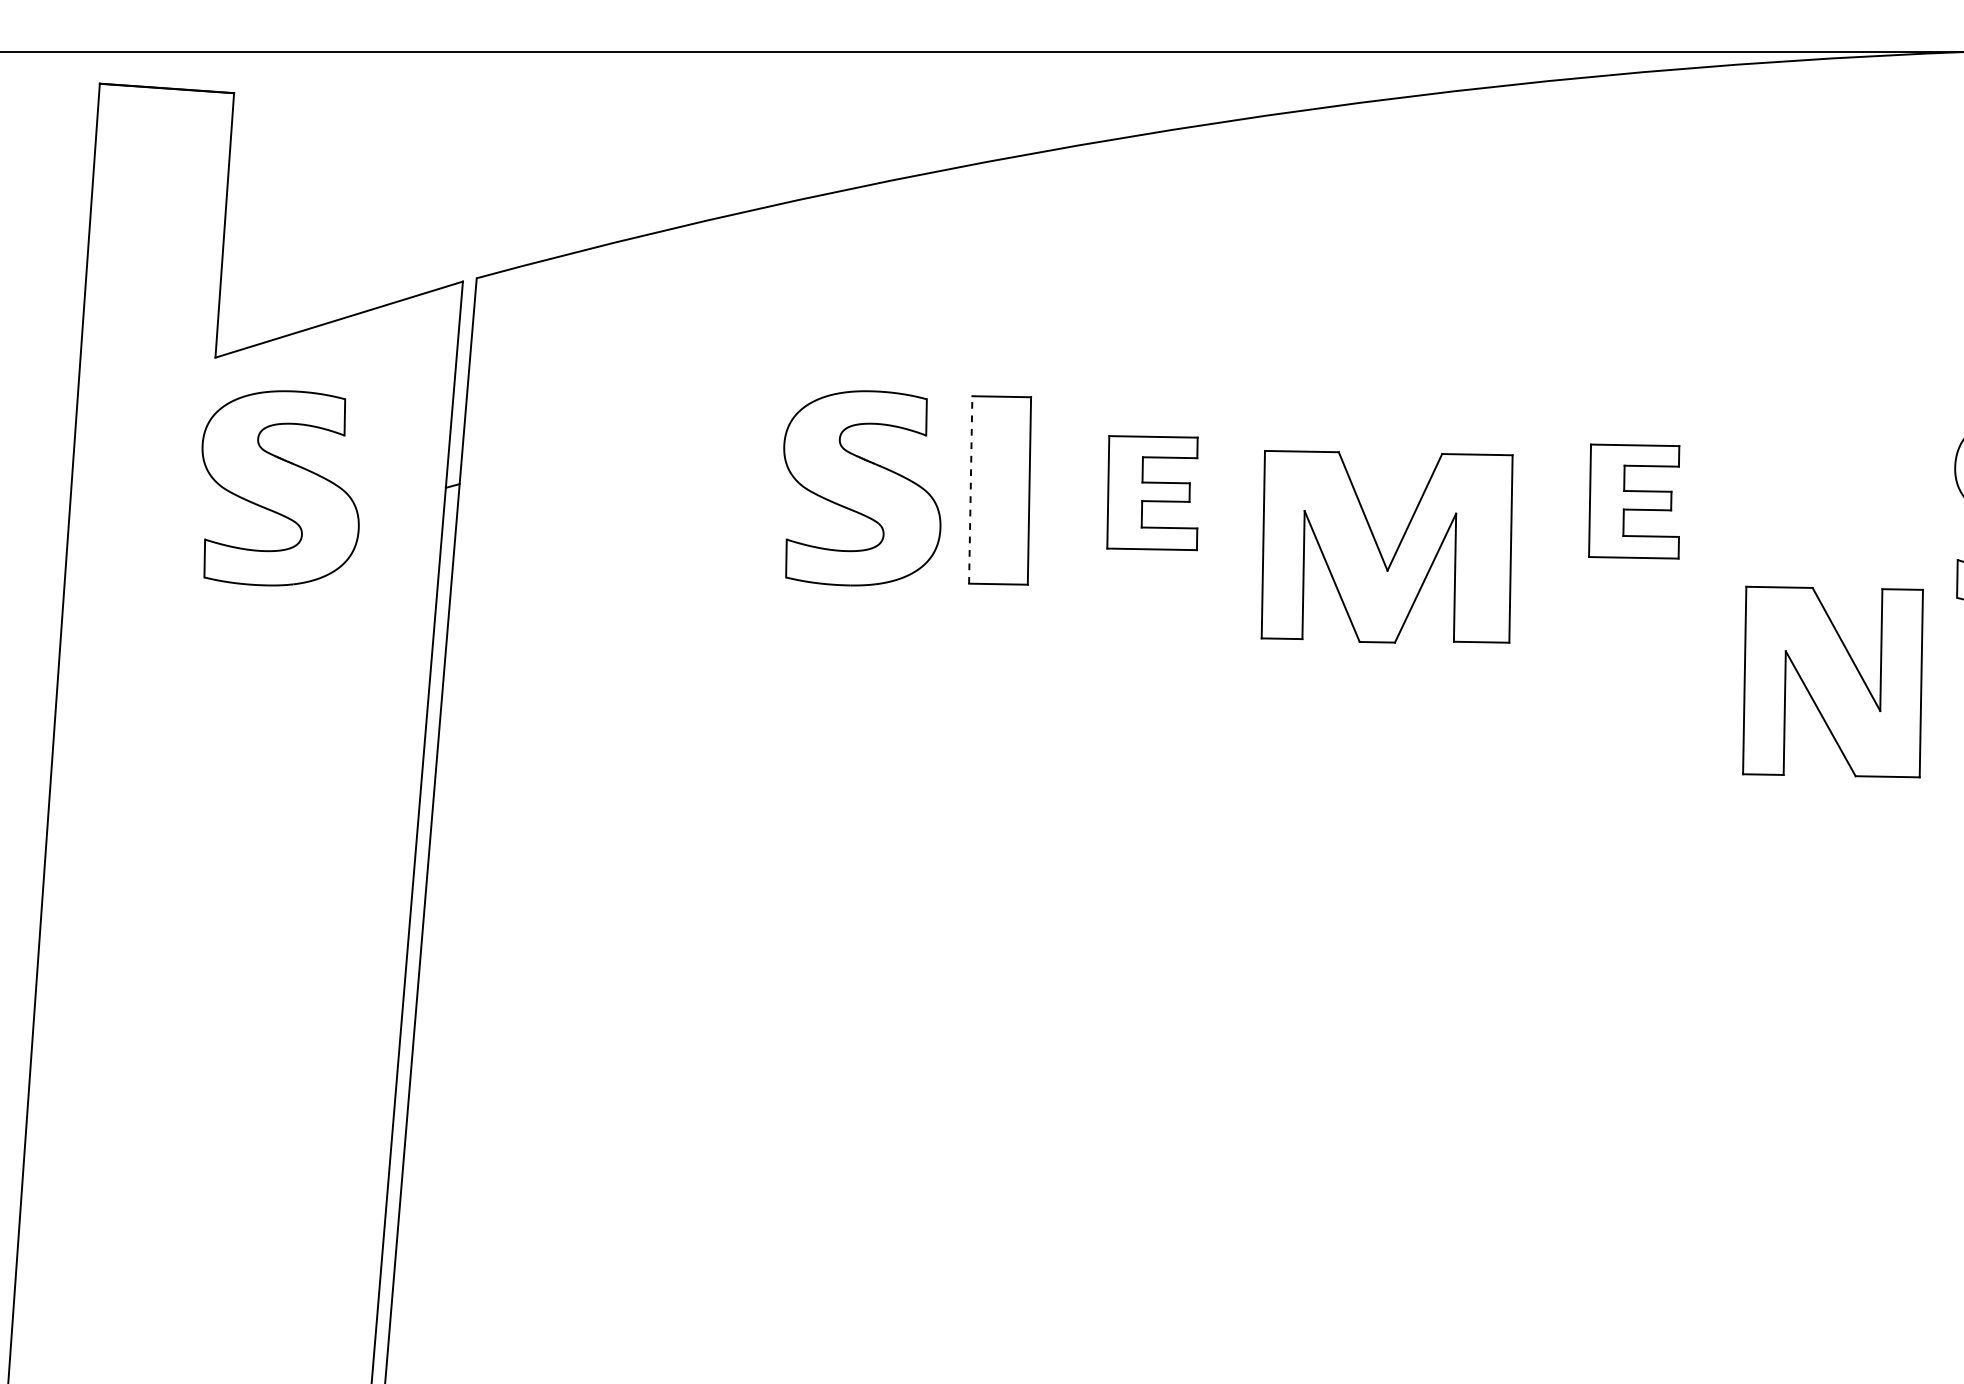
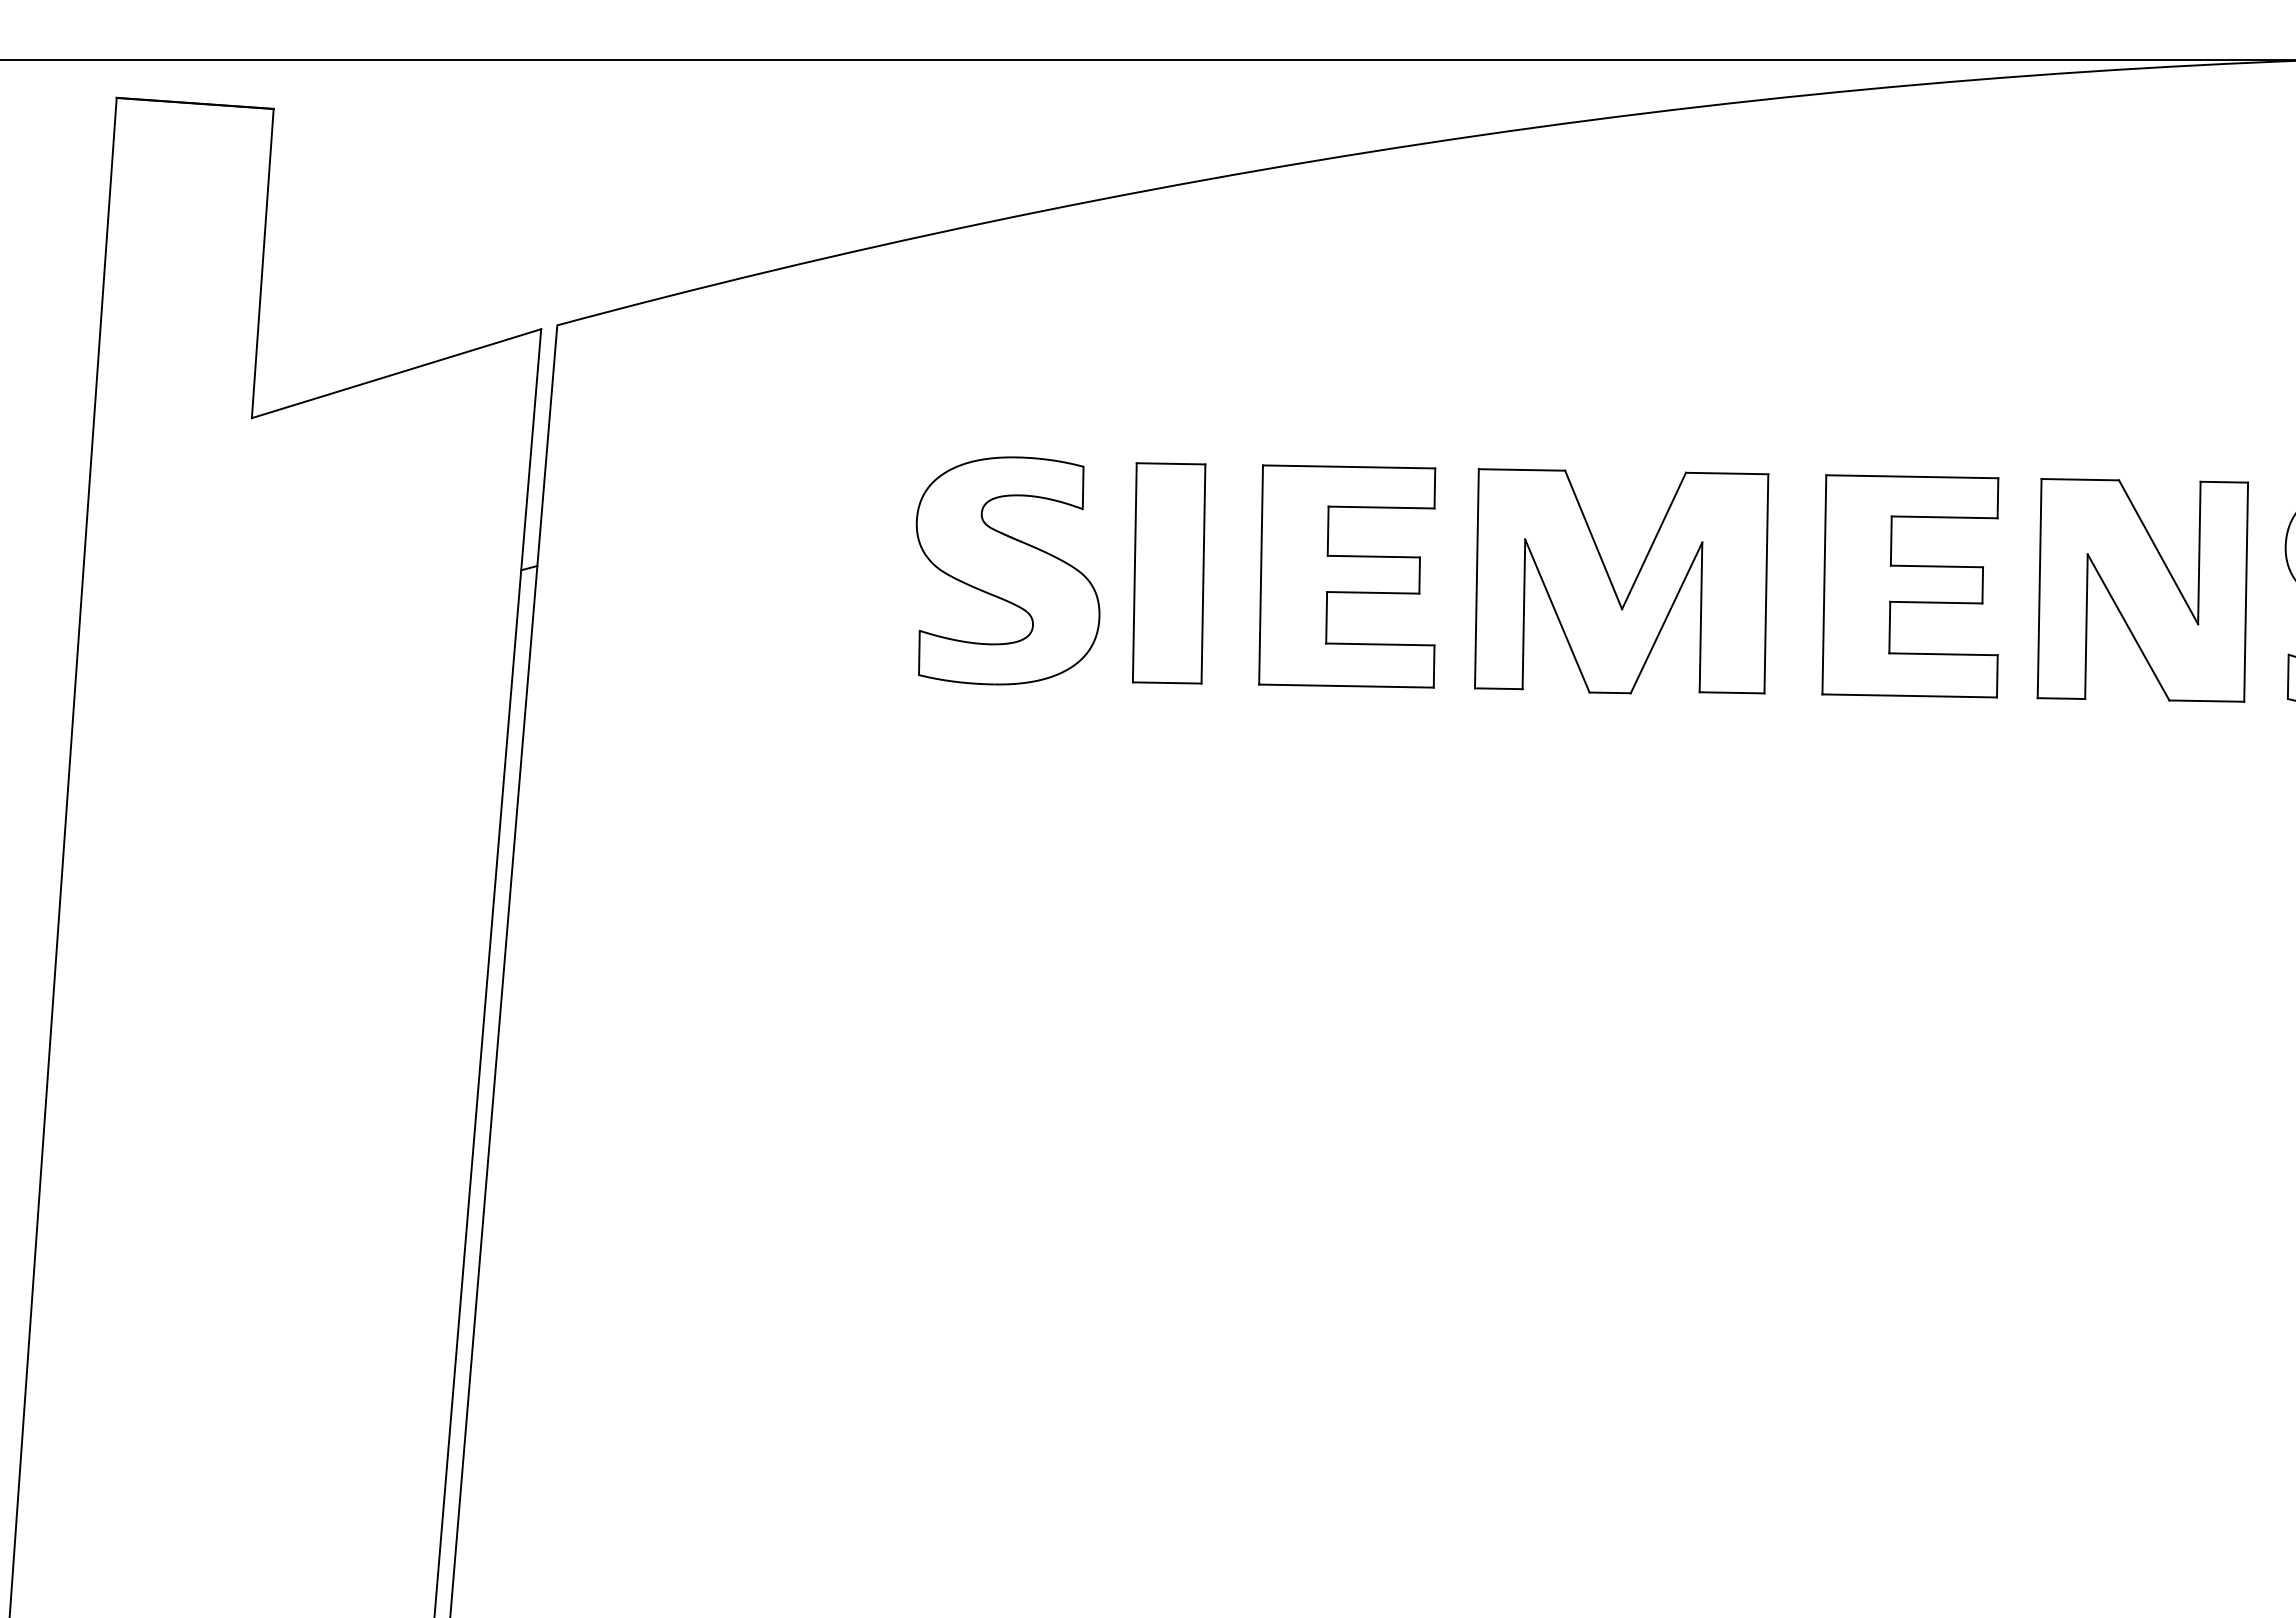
part: (280, 487) -> (327, 570), removed
line: (970, 489) -> (1134, 572), dashed -> solid
part: (1152, 493) -> (1347, 576), size x1.67
part: (1634, 501) -> (1910, 586), size x1.67
part: (1380, 550) -> (1613, 585), moved
part: (1832, 682) -> (2142, 590), moved

